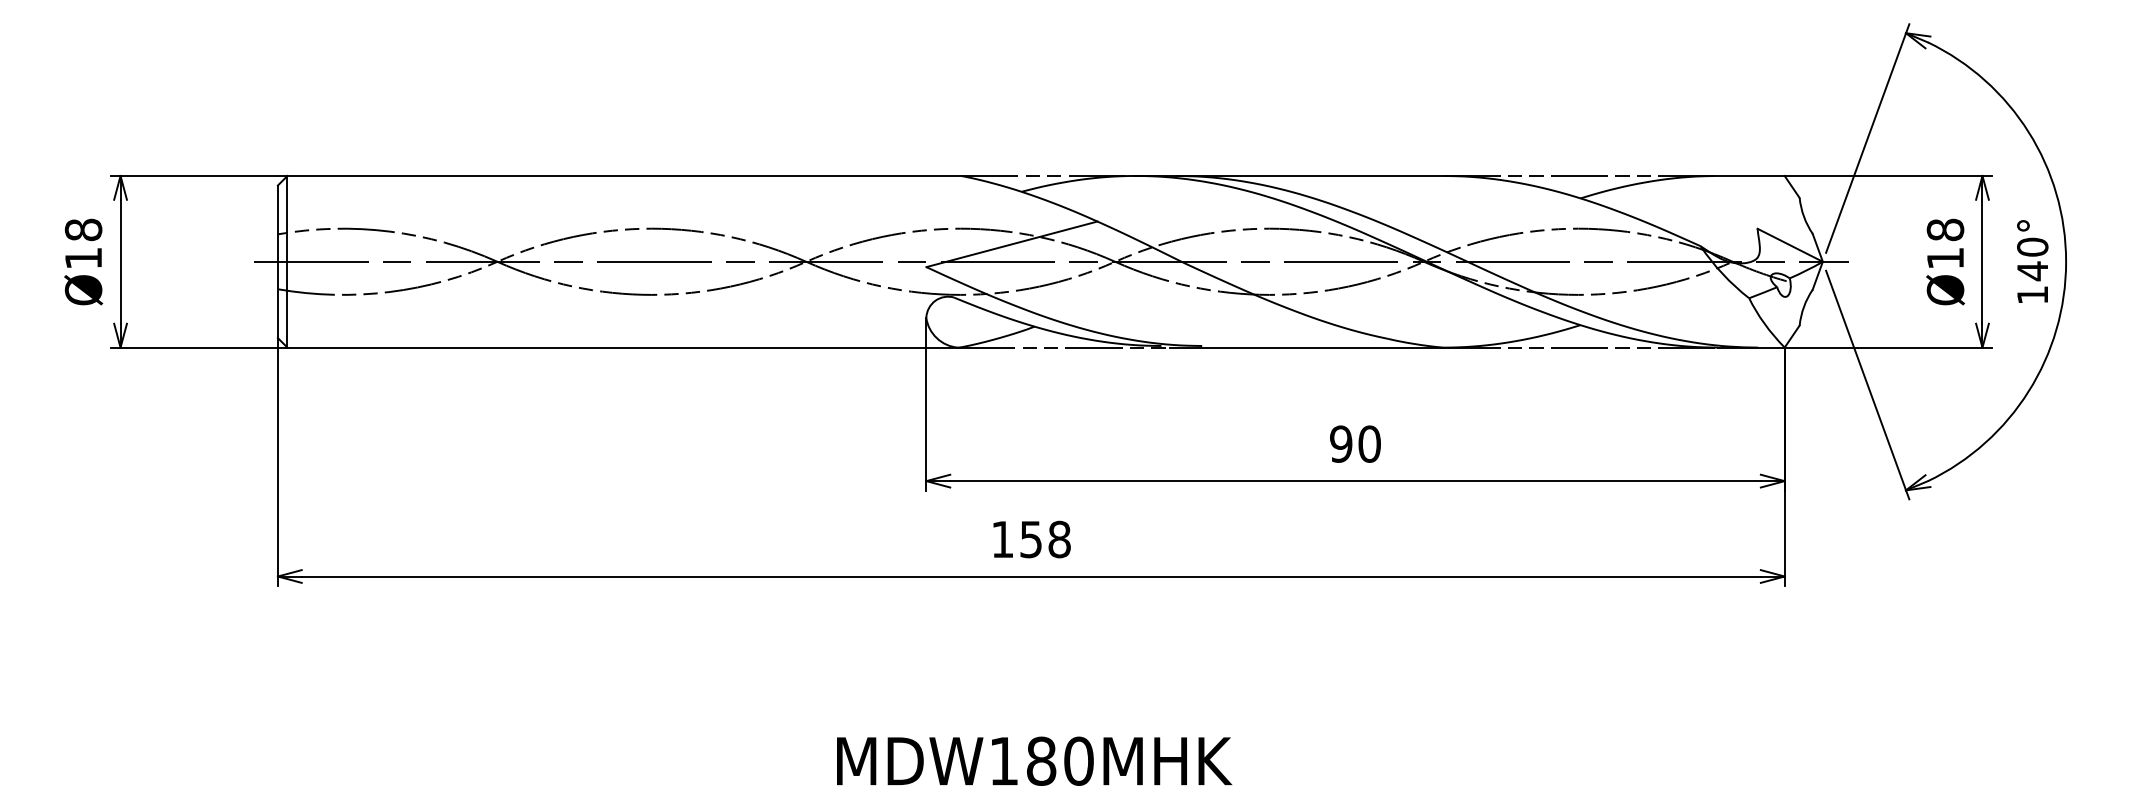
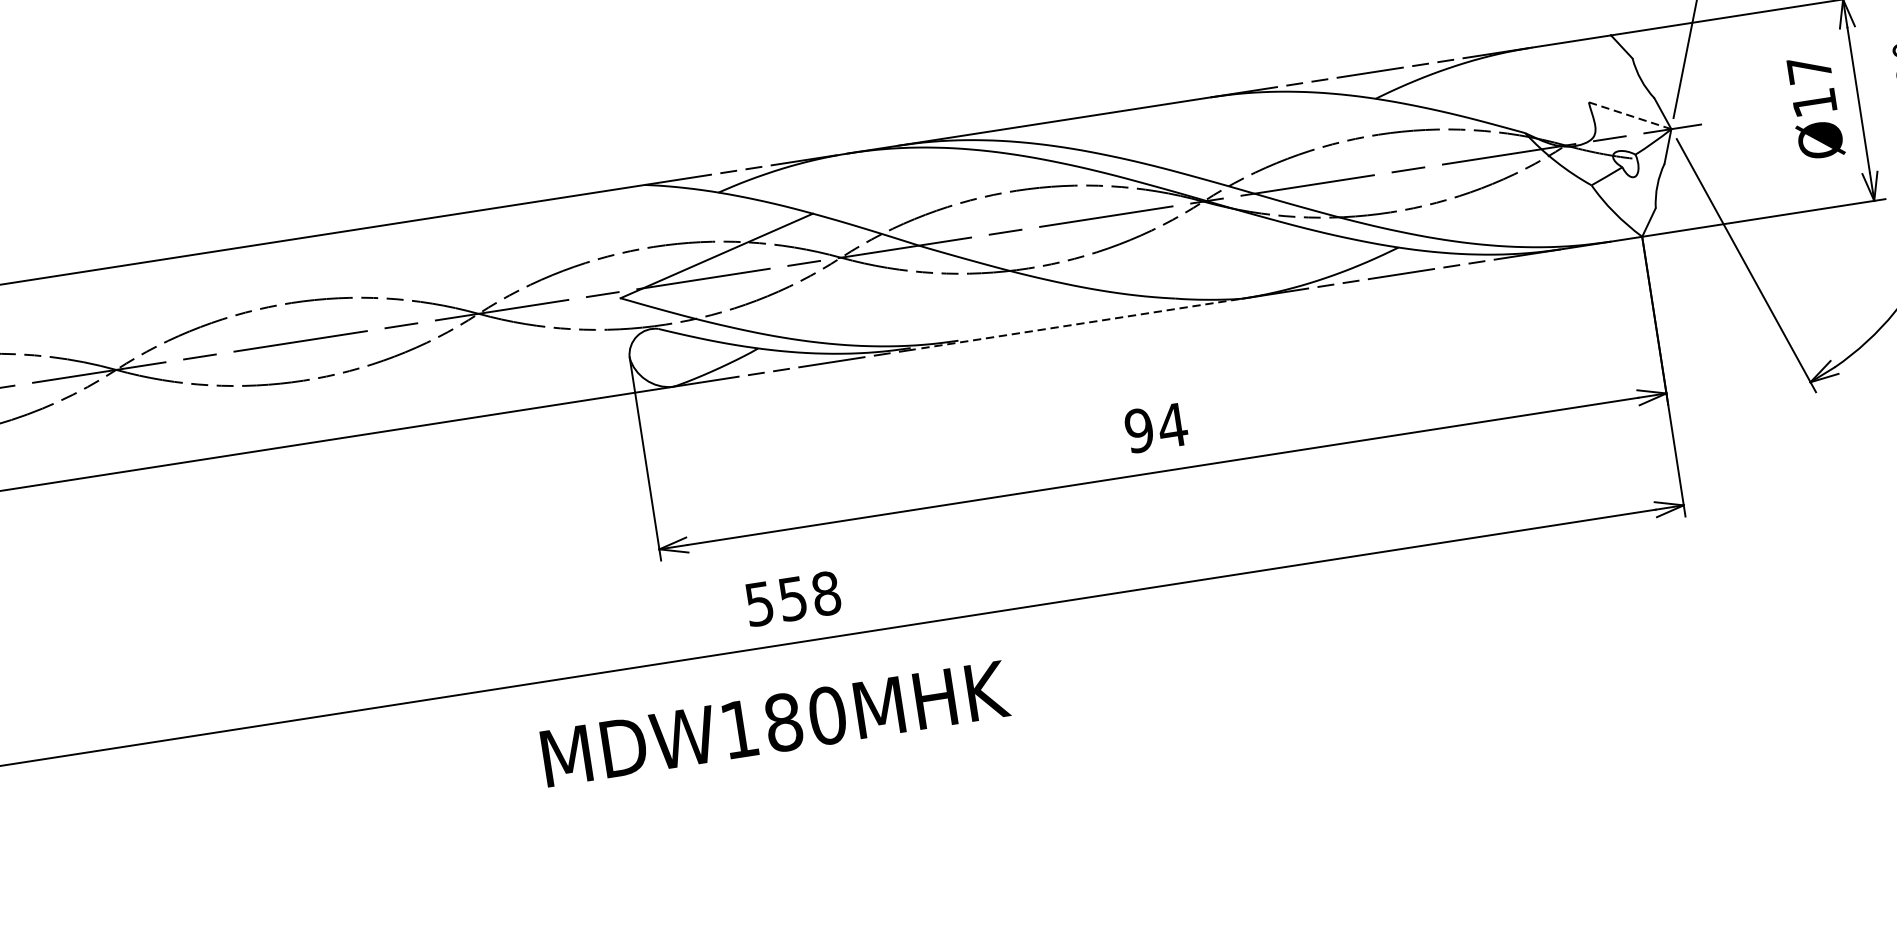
text: (1945, 229) -> (1809, 69), Ø18 -> Ø17
line: (1790, 245) -> (1630, 115), solid -> dashed
line: (1306, 347) -> (1081, 323), solid -> dashed
text: (1369, 443) -> (1172, 424), 90 -> 94
text: (1002, 539) -> (759, 604), 158 -> 558
text: (1034, 760) -> (775, 722), moved

